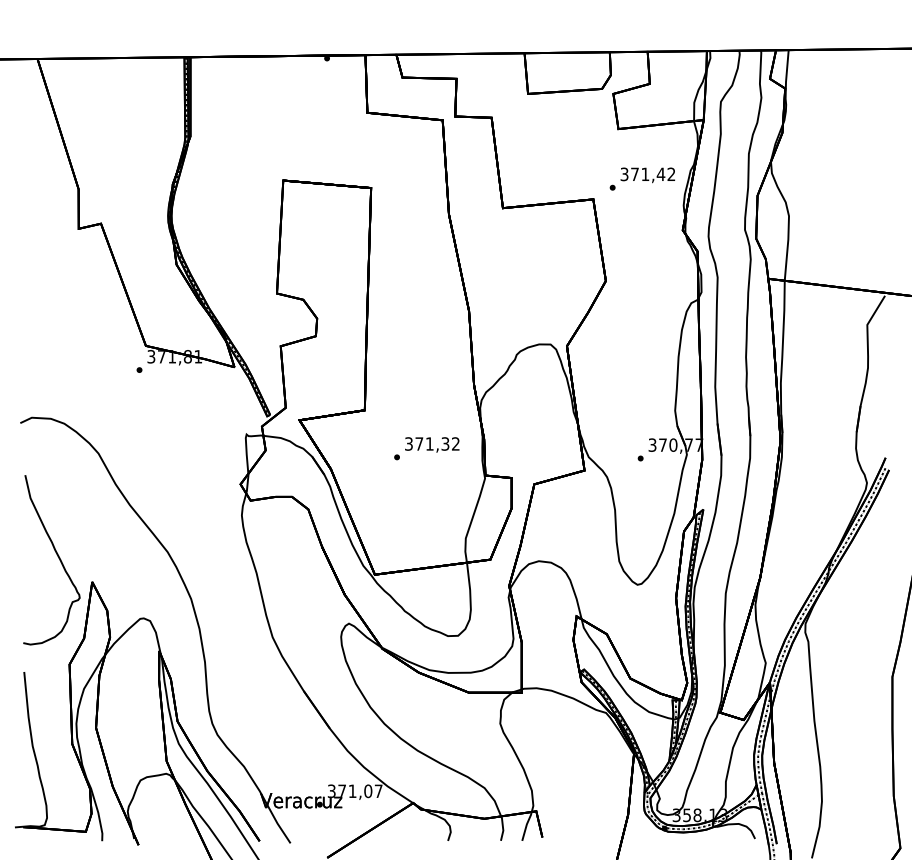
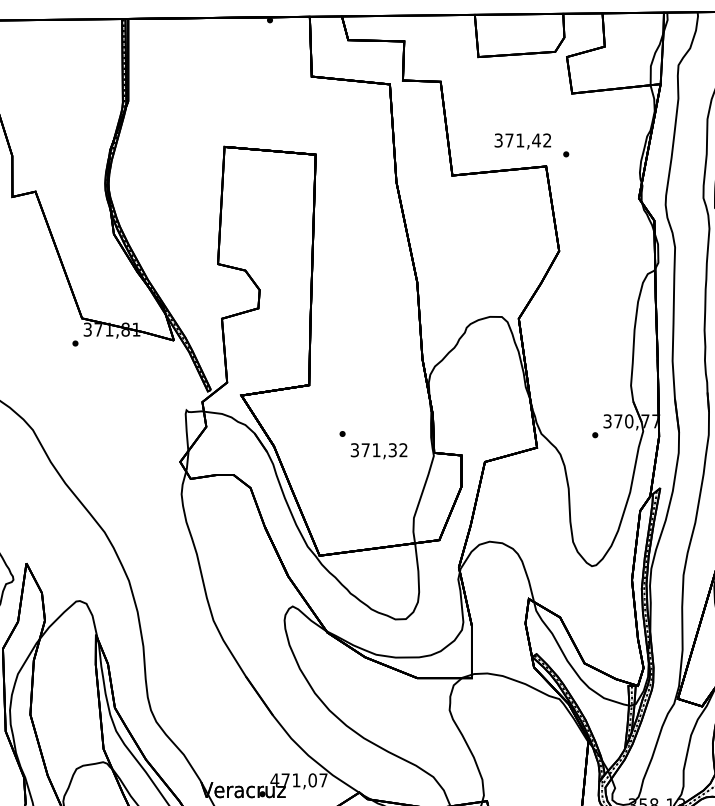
text: (647, 175) -> (522, 141), moved
text: (432, 444) -> (379, 450), moved
text: (331, 790) -> (274, 779), 371,07 -> 471,07

